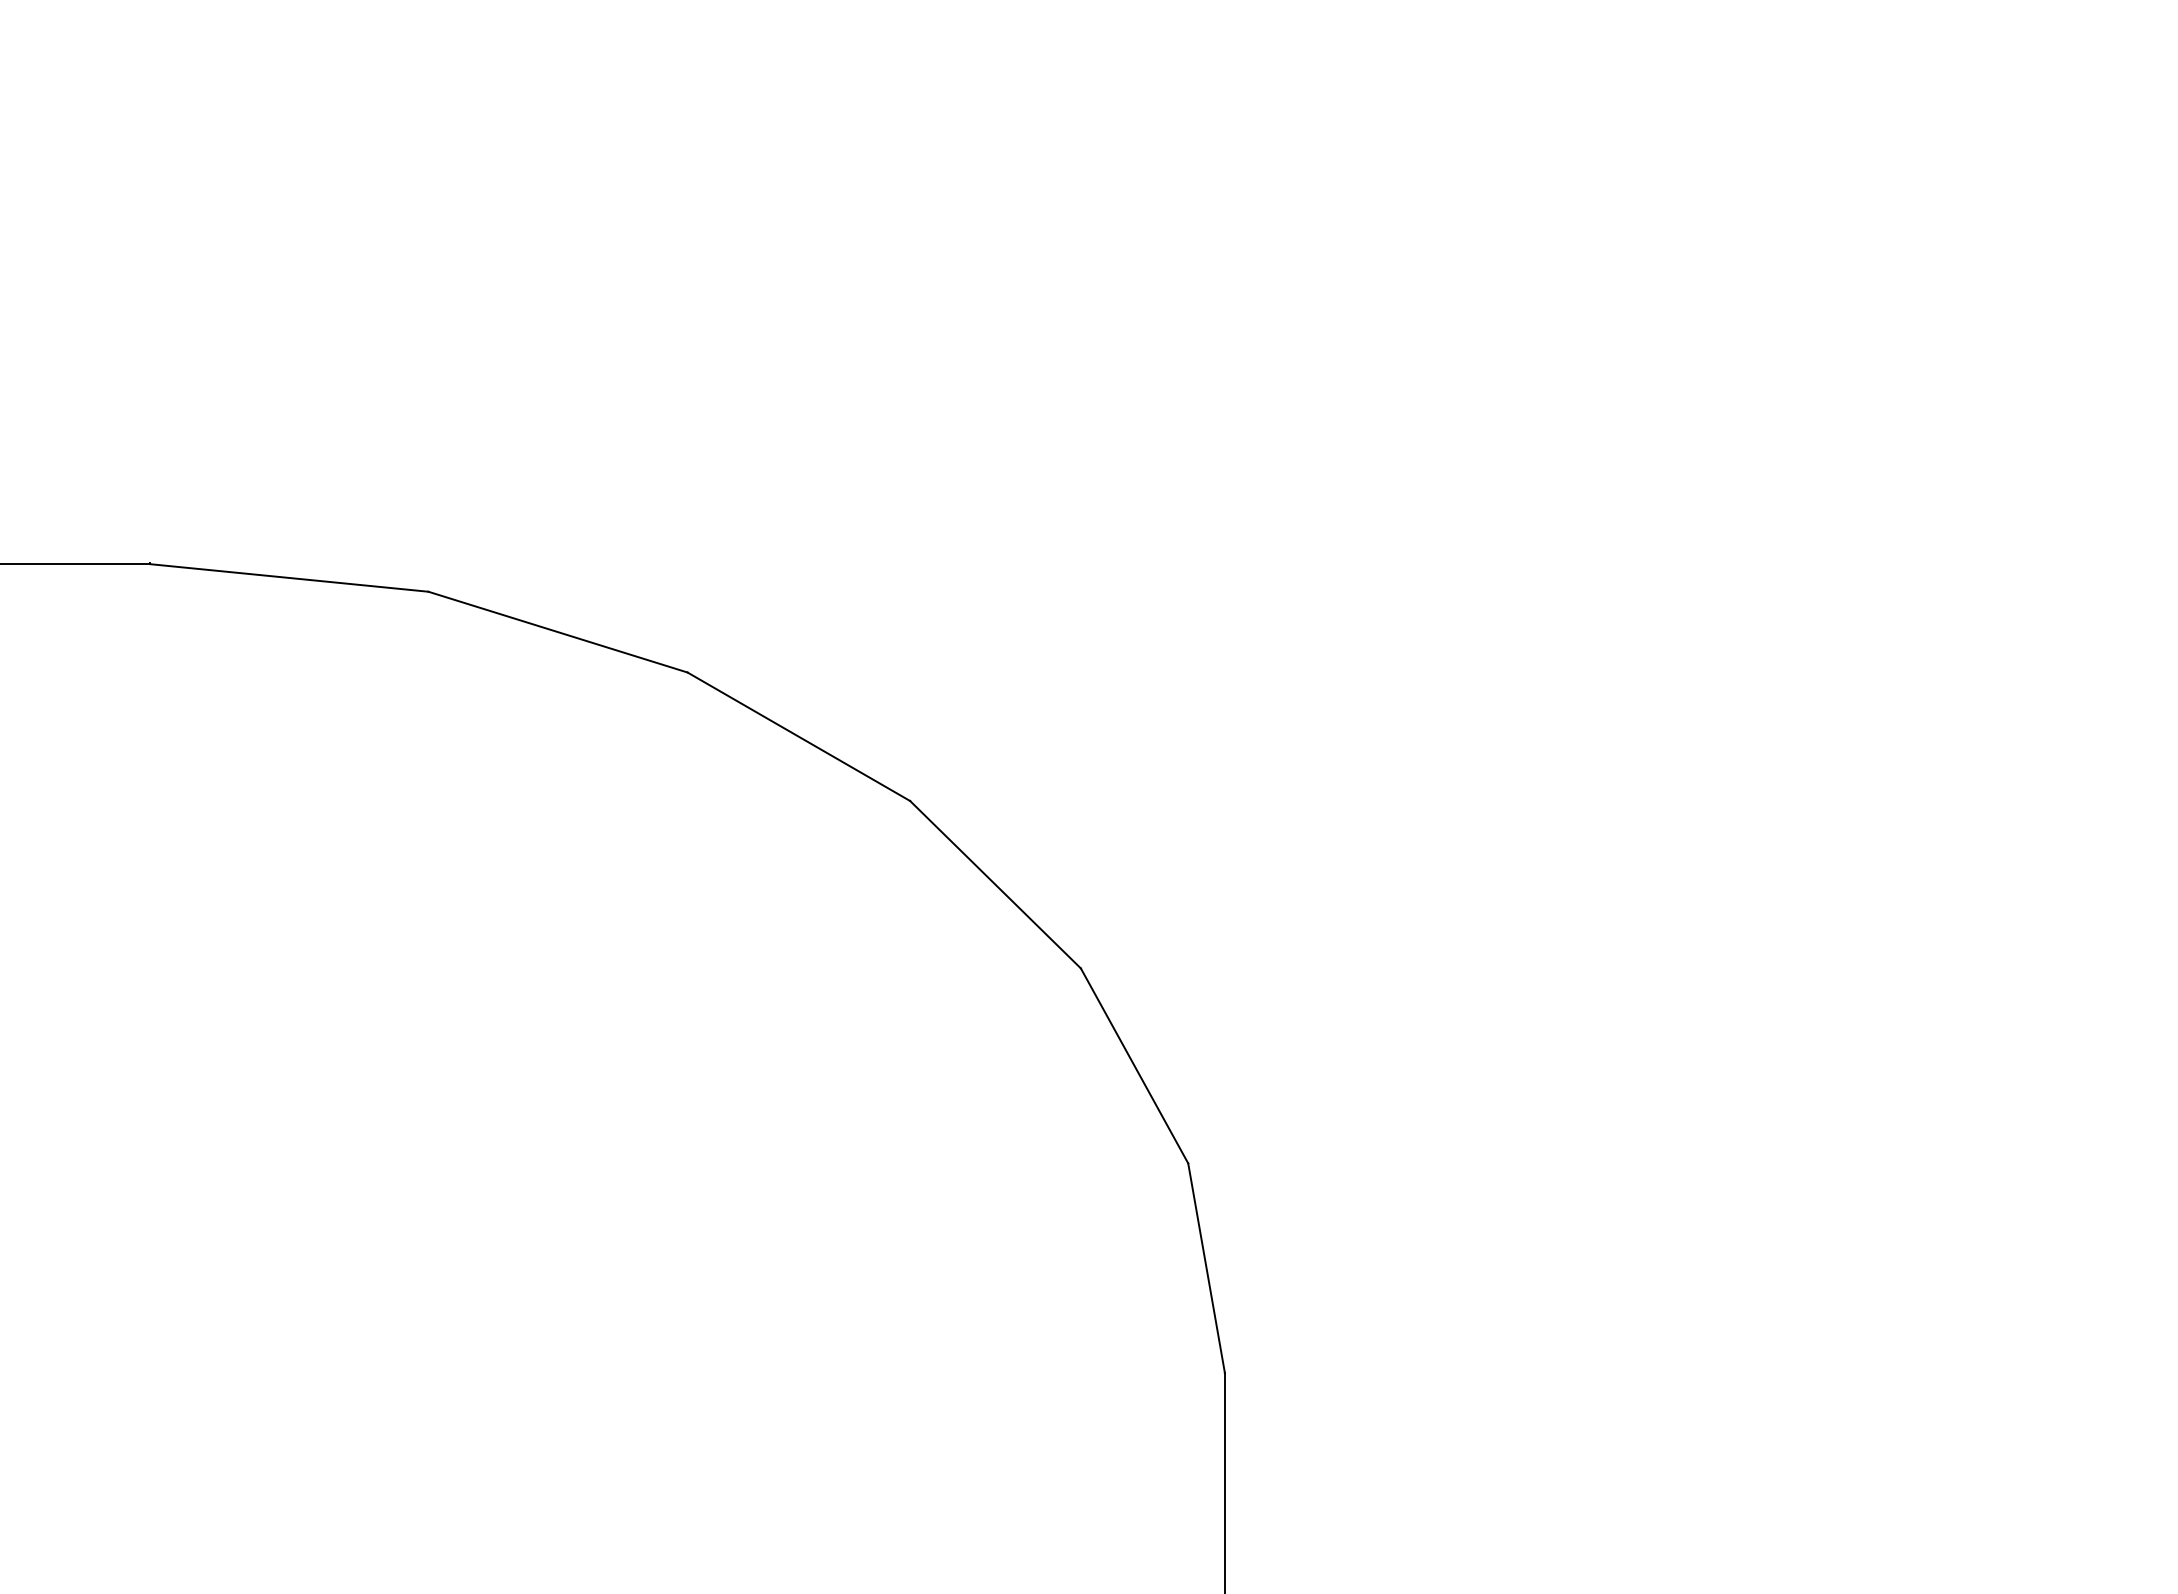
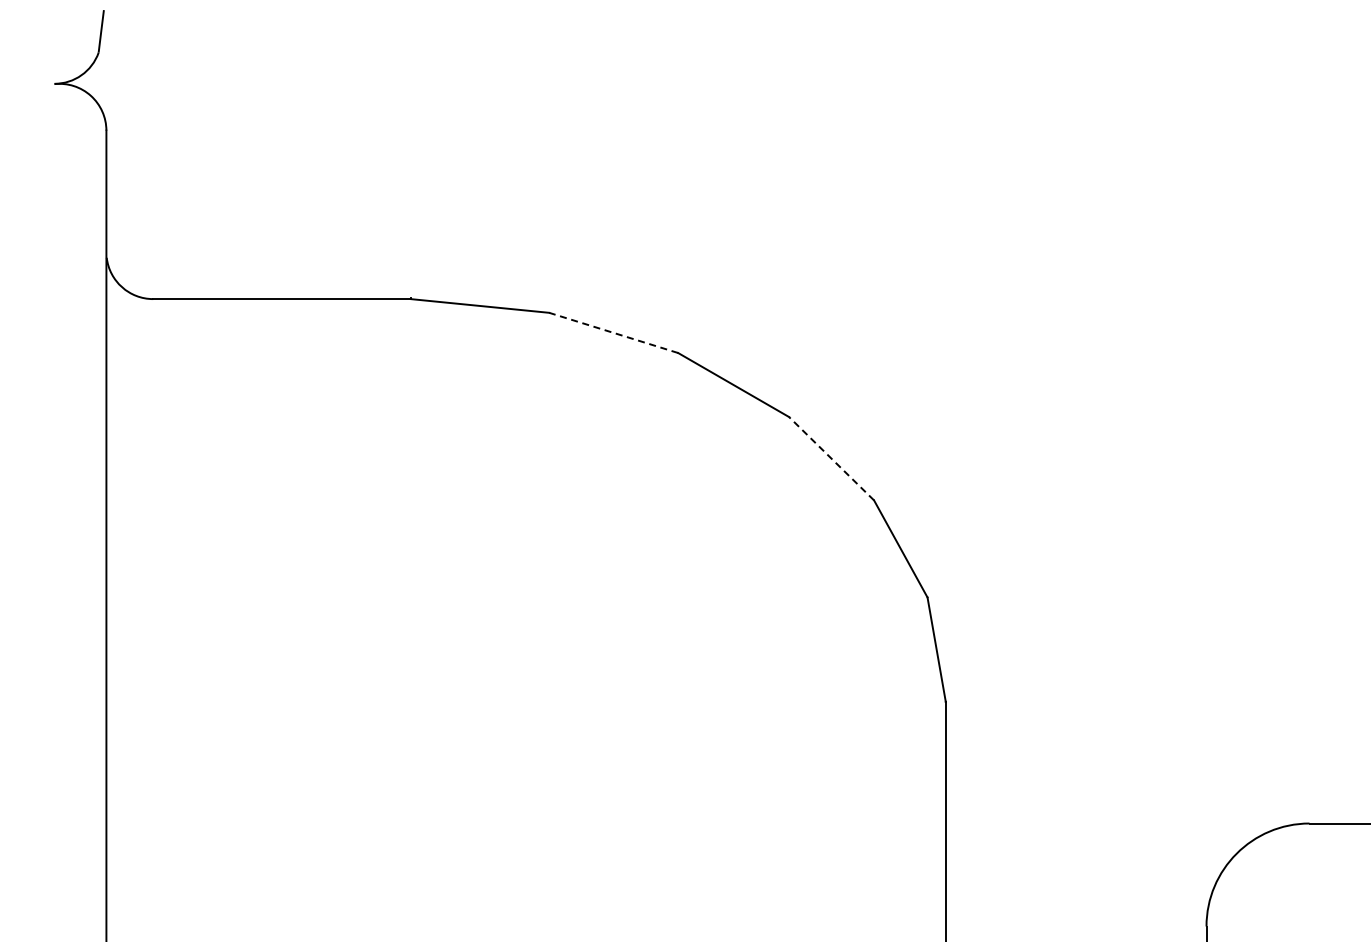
line: (557, 631) -> (613, 332), solid -> dashed
line: (995, 884) -> (831, 458), solid -> dashed

